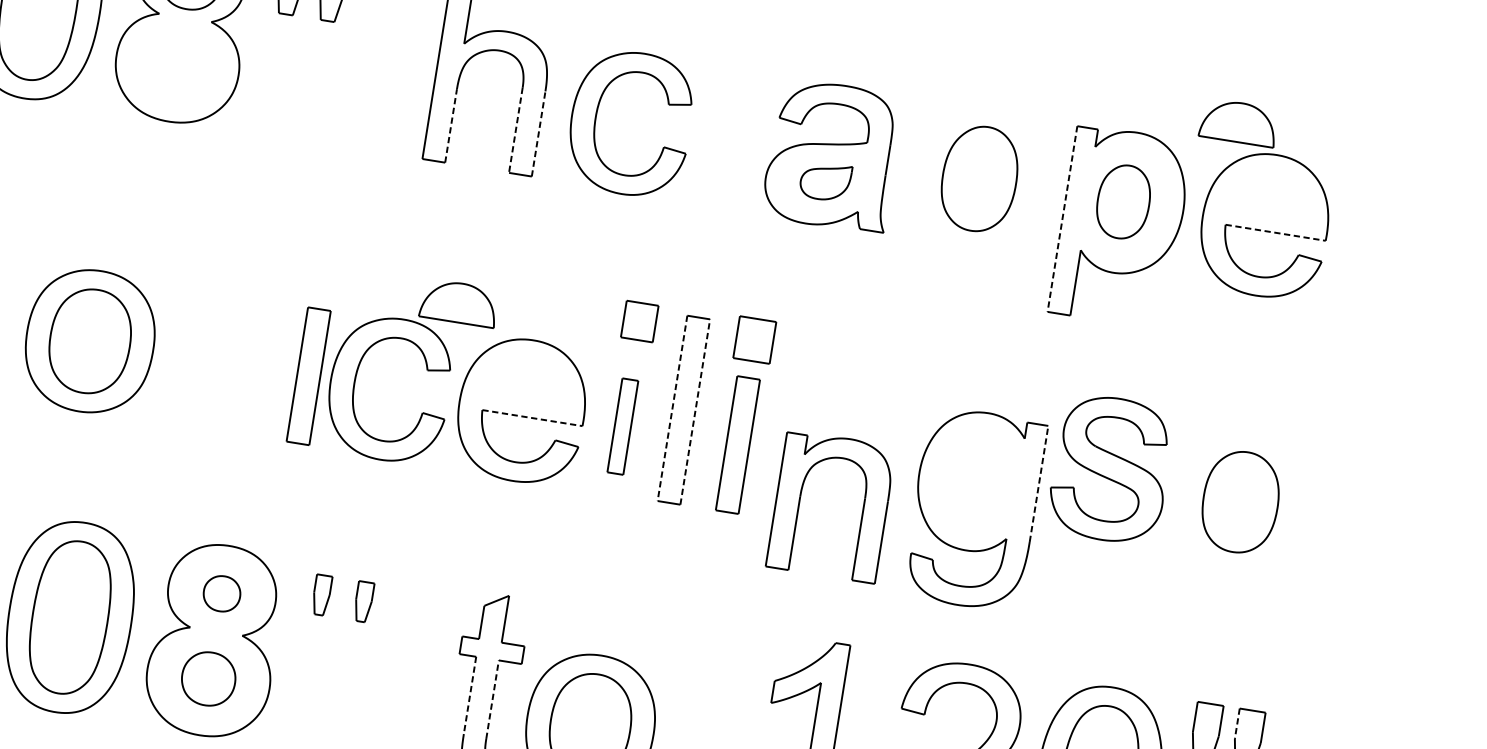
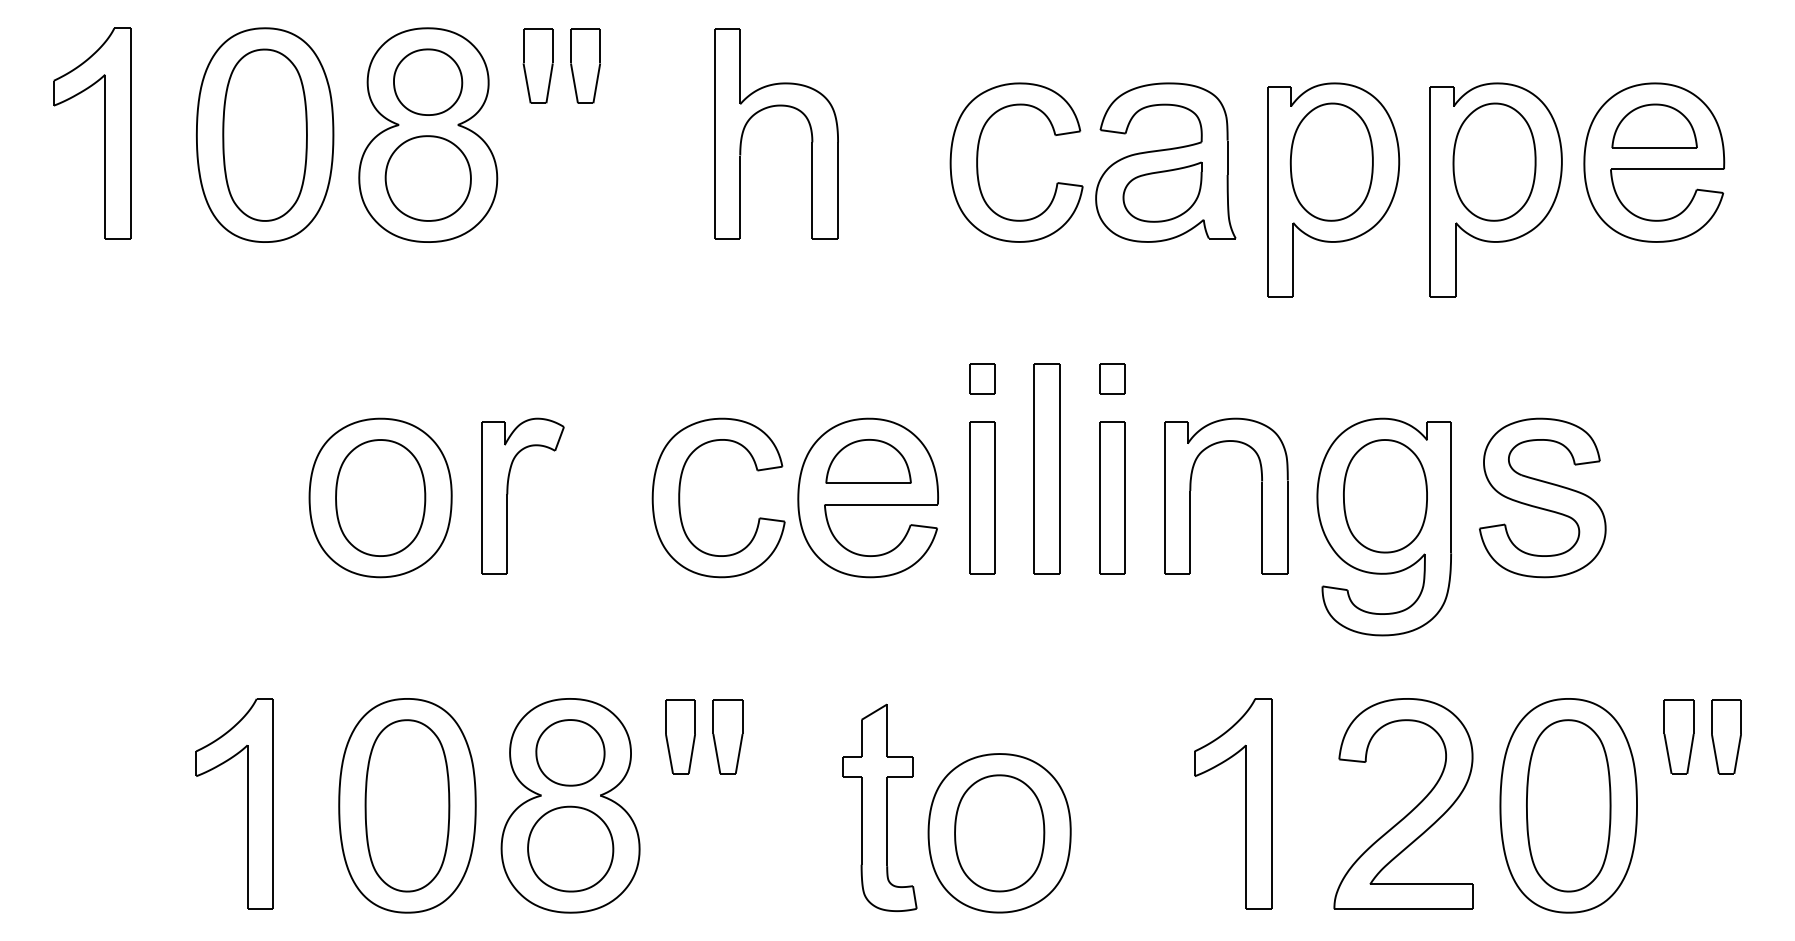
part: (176, 65) -> (427, 178), added
part: (597, 114) -> (978, 158), moved
part: (1238, 121) -> (1654, 125), moved
line: (451, 126) -> (740, 197), dashed -> solid
line: (515, 130) -> (812, 190), dashed -> solid
line: (539, 133) -> (838, 189), dashed -> solid
part: (825, 180) -> (1162, 191), size x1.43
part: (1123, 201) -> (1494, 161), size x1.43
part: (977, 203) -> (1333, 189), added
line: (1062, 218) -> (1430, 191), dashed -> solid
line: (1275, 232) -> (1667, 169), dashed -> solid
part: (459, 302) -> (868, 461), moved
part: (639, 320) -> (982, 378), size x0.71
part: (754, 339) -> (1112, 378), size x0.62
part: (203, 356) -> (508, 494), added
part: (308, 375) -> (627, 497), removed
line: (672, 408) -> (1034, 469), dashed -> solid
line: (695, 412) -> (1059, 469), dashed -> solid
line: (532, 418) -> (881, 504), dashed -> solid
part: (622, 426) -> (982, 497), size x1.43
part: (1110, 468) -> (1542, 497), moved
line: (1039, 483) -> (1451, 487), dashed -> solid
part: (1240, 502) -> (1385, 496), moved
part: (862, 510) -> (1261, 495), moved
part: (222, 593) -> (570, 752), size x1.67
part: (321, 594) -> (680, 736), size x1.67
part: (363, 601) -> (727, 736), size x1.67
part: (208, 678) -> (570, 848), size x1.43
line: (469, 695) -> (861, 821), dashed -> solid
line: (492, 699) -> (887, 821), dashed -> solid
line: (1236, 724) -> (1711, 717), dashed -> solid

